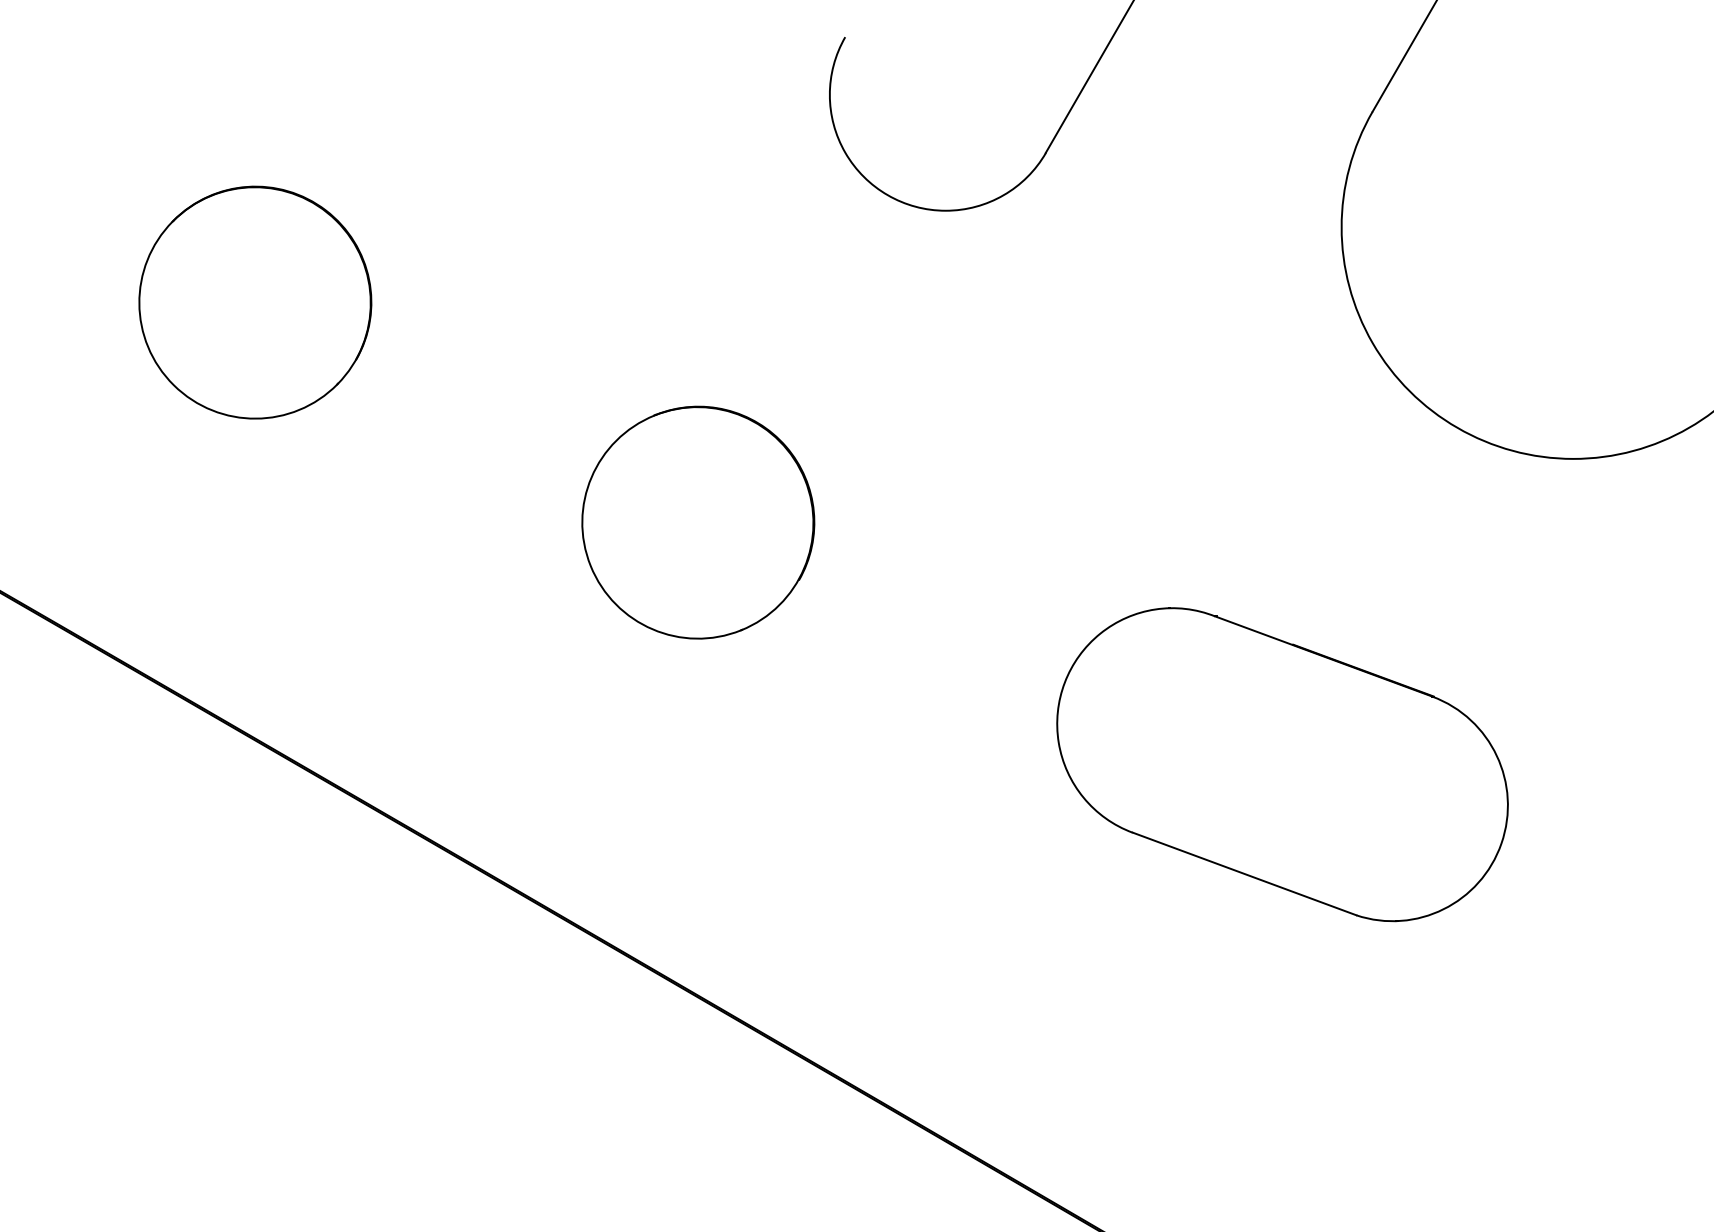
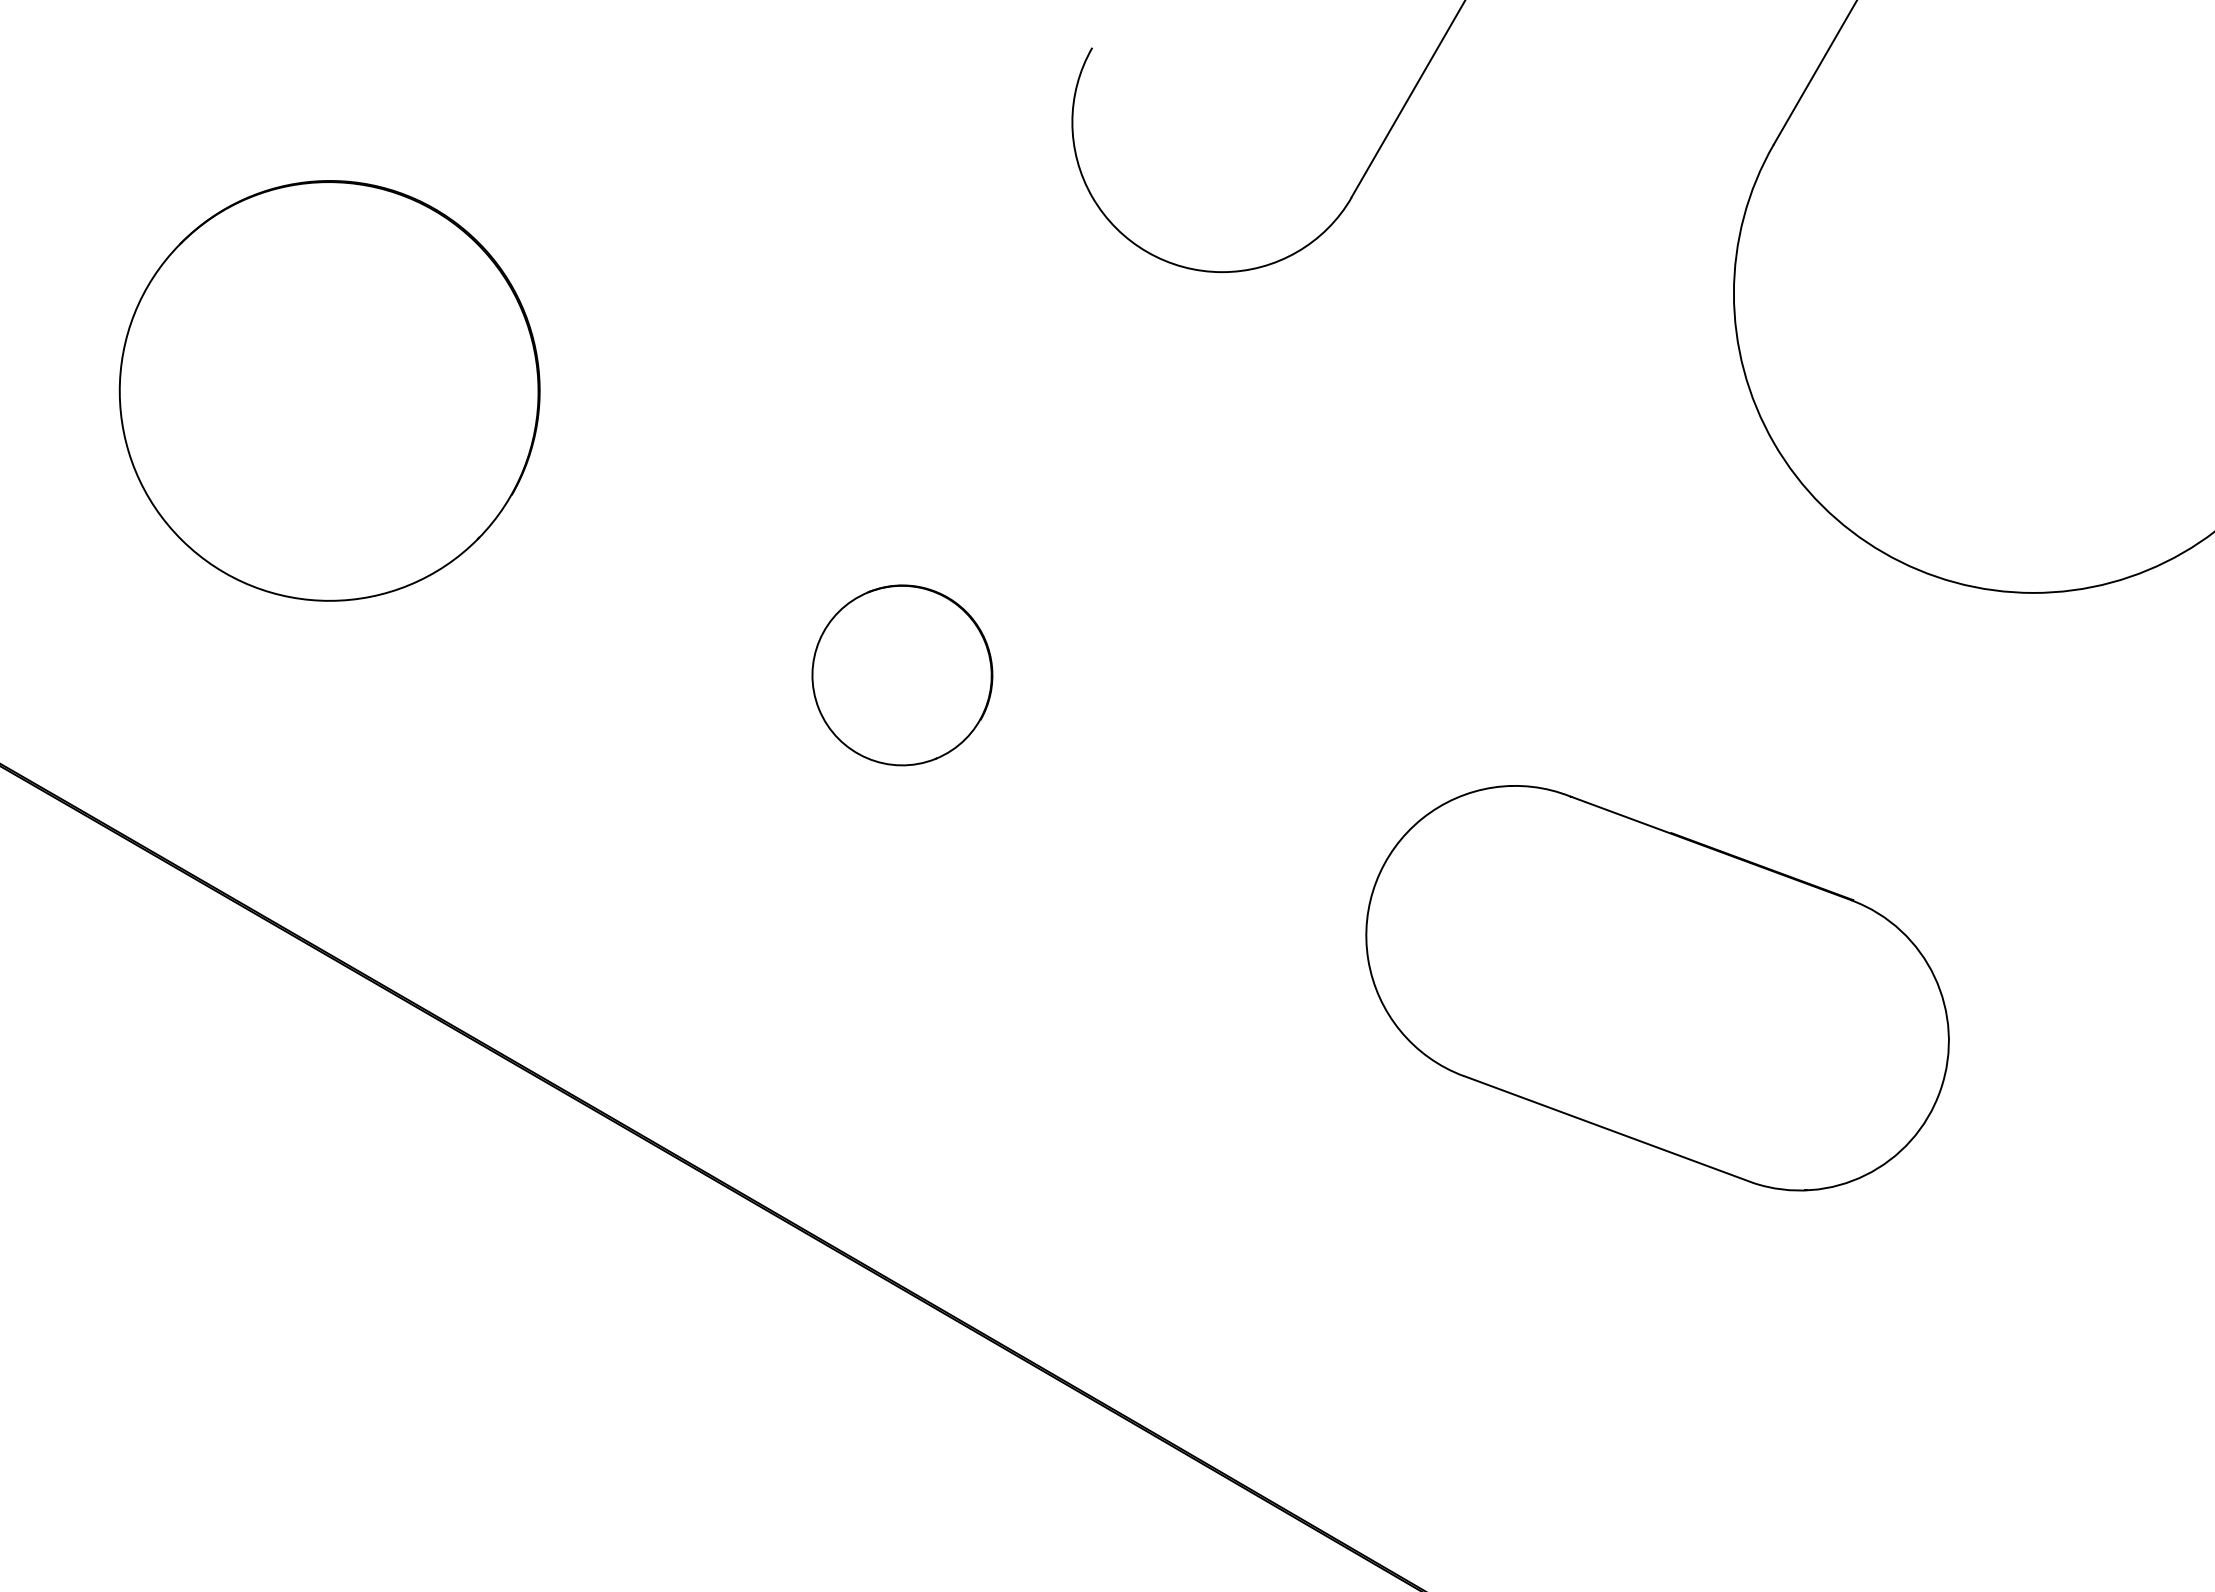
part: (255, 302) -> (329, 390), size x1.4
part: (698, 522) -> (902, 675), size x0.6

